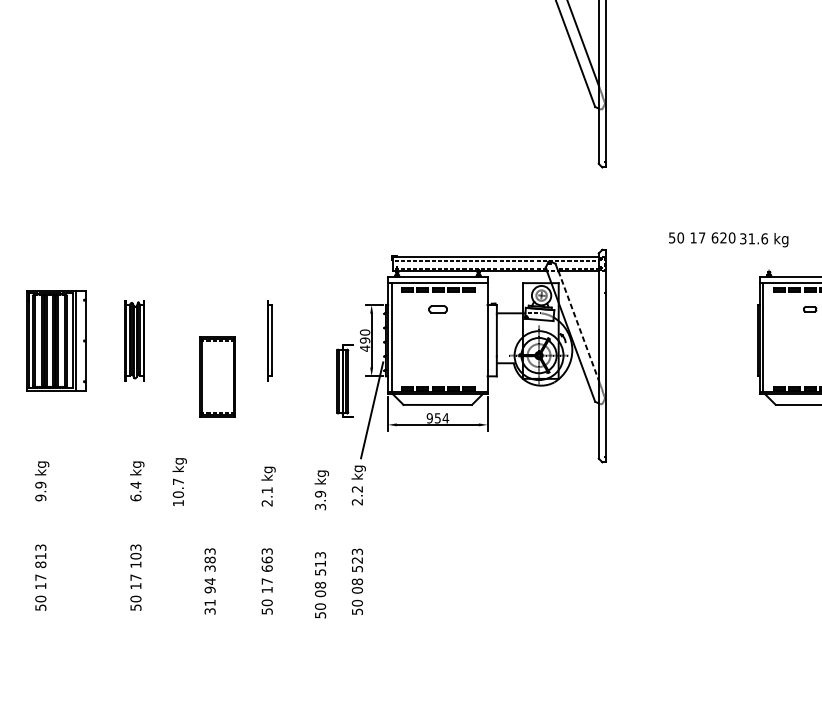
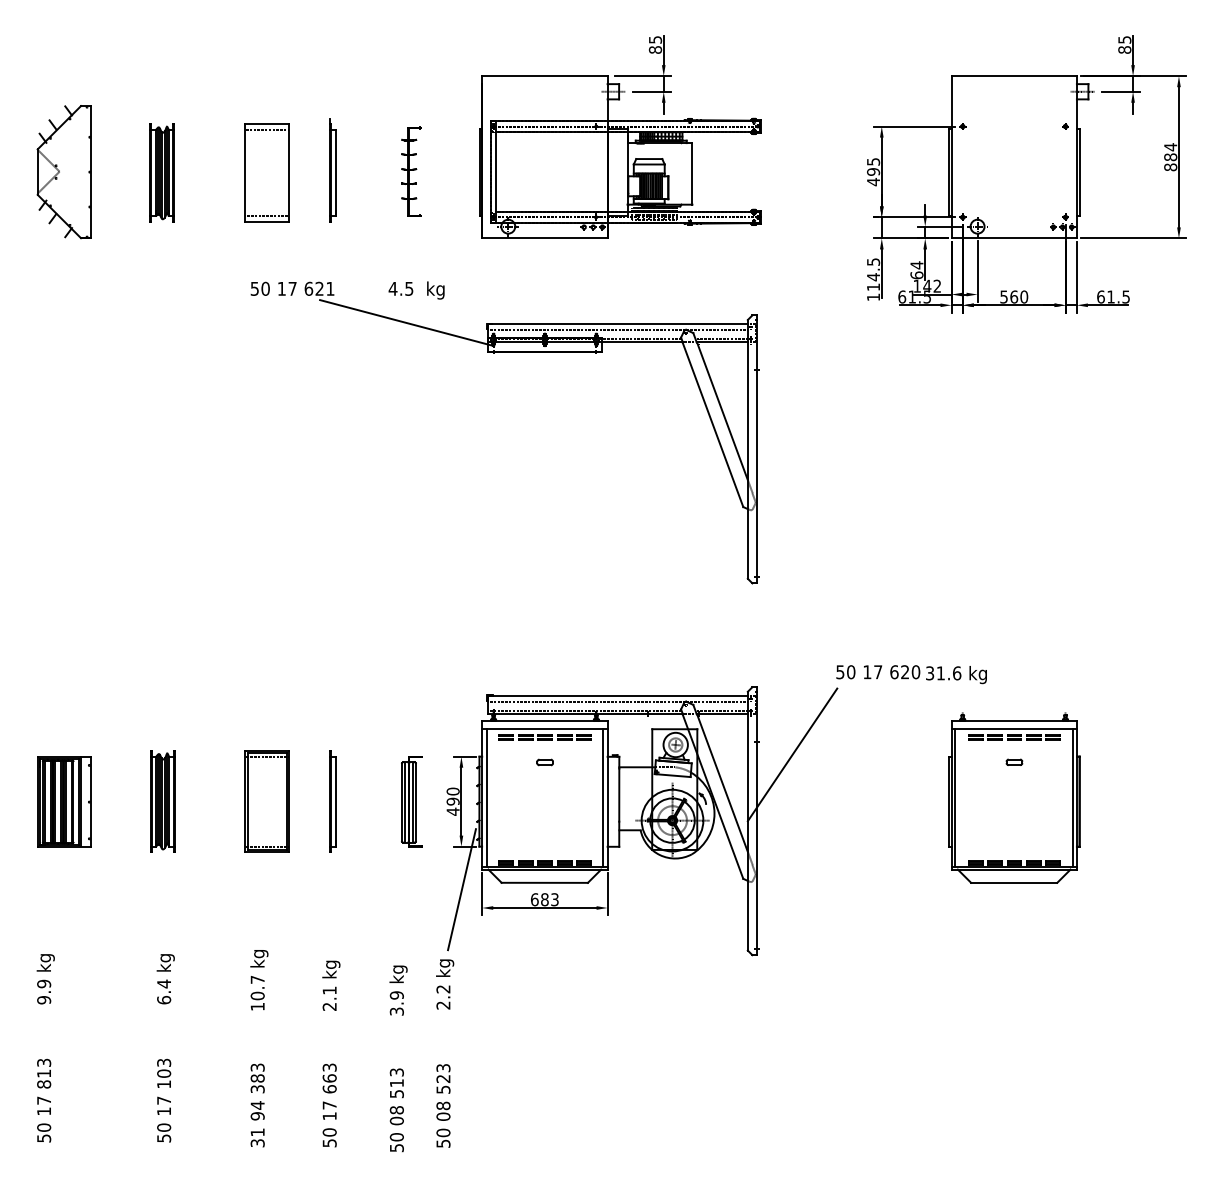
line: (634, 303) -> (792, 754), added
part: (437, 309) -> (544, 762), size x0.71
line: (578, 326) -> (722, 783), dashed -> solid
line: (483, 337) -> (602, 797), added
part: (56, 340) -> (64, 801), size x0.71
part: (217, 376) -> (266, 801), moved
part: (344, 380) -> (411, 801), moved
text: (437, 418) -> (544, 899), 954 -> 683
text: (179, 482) -> (259, 980), moved

